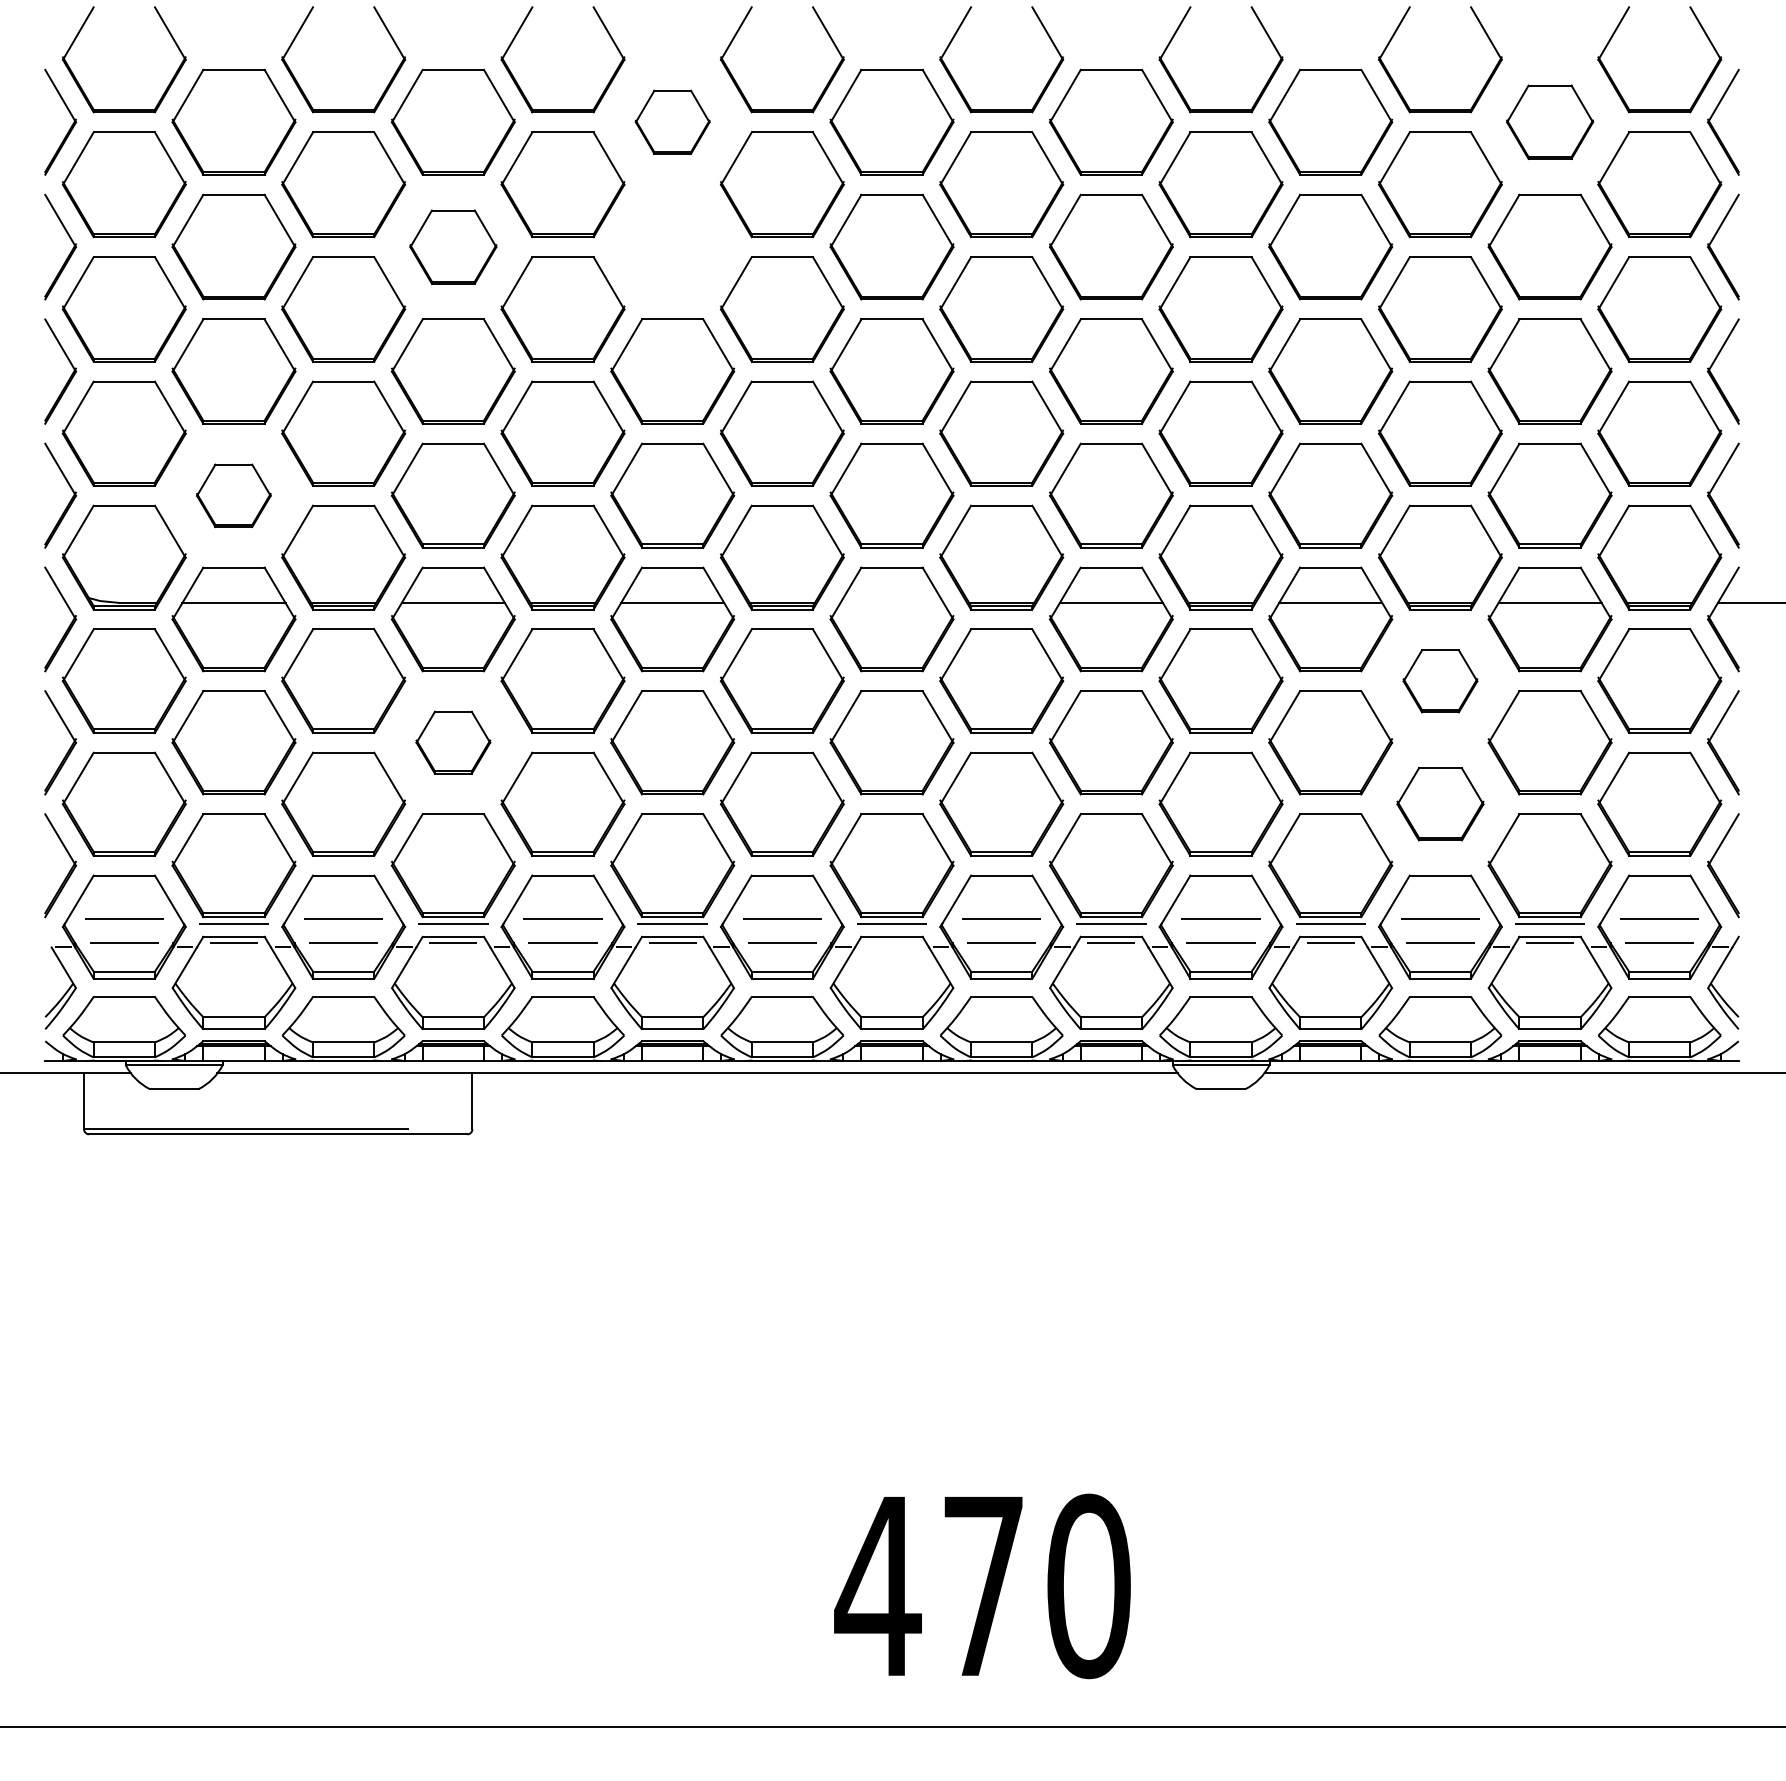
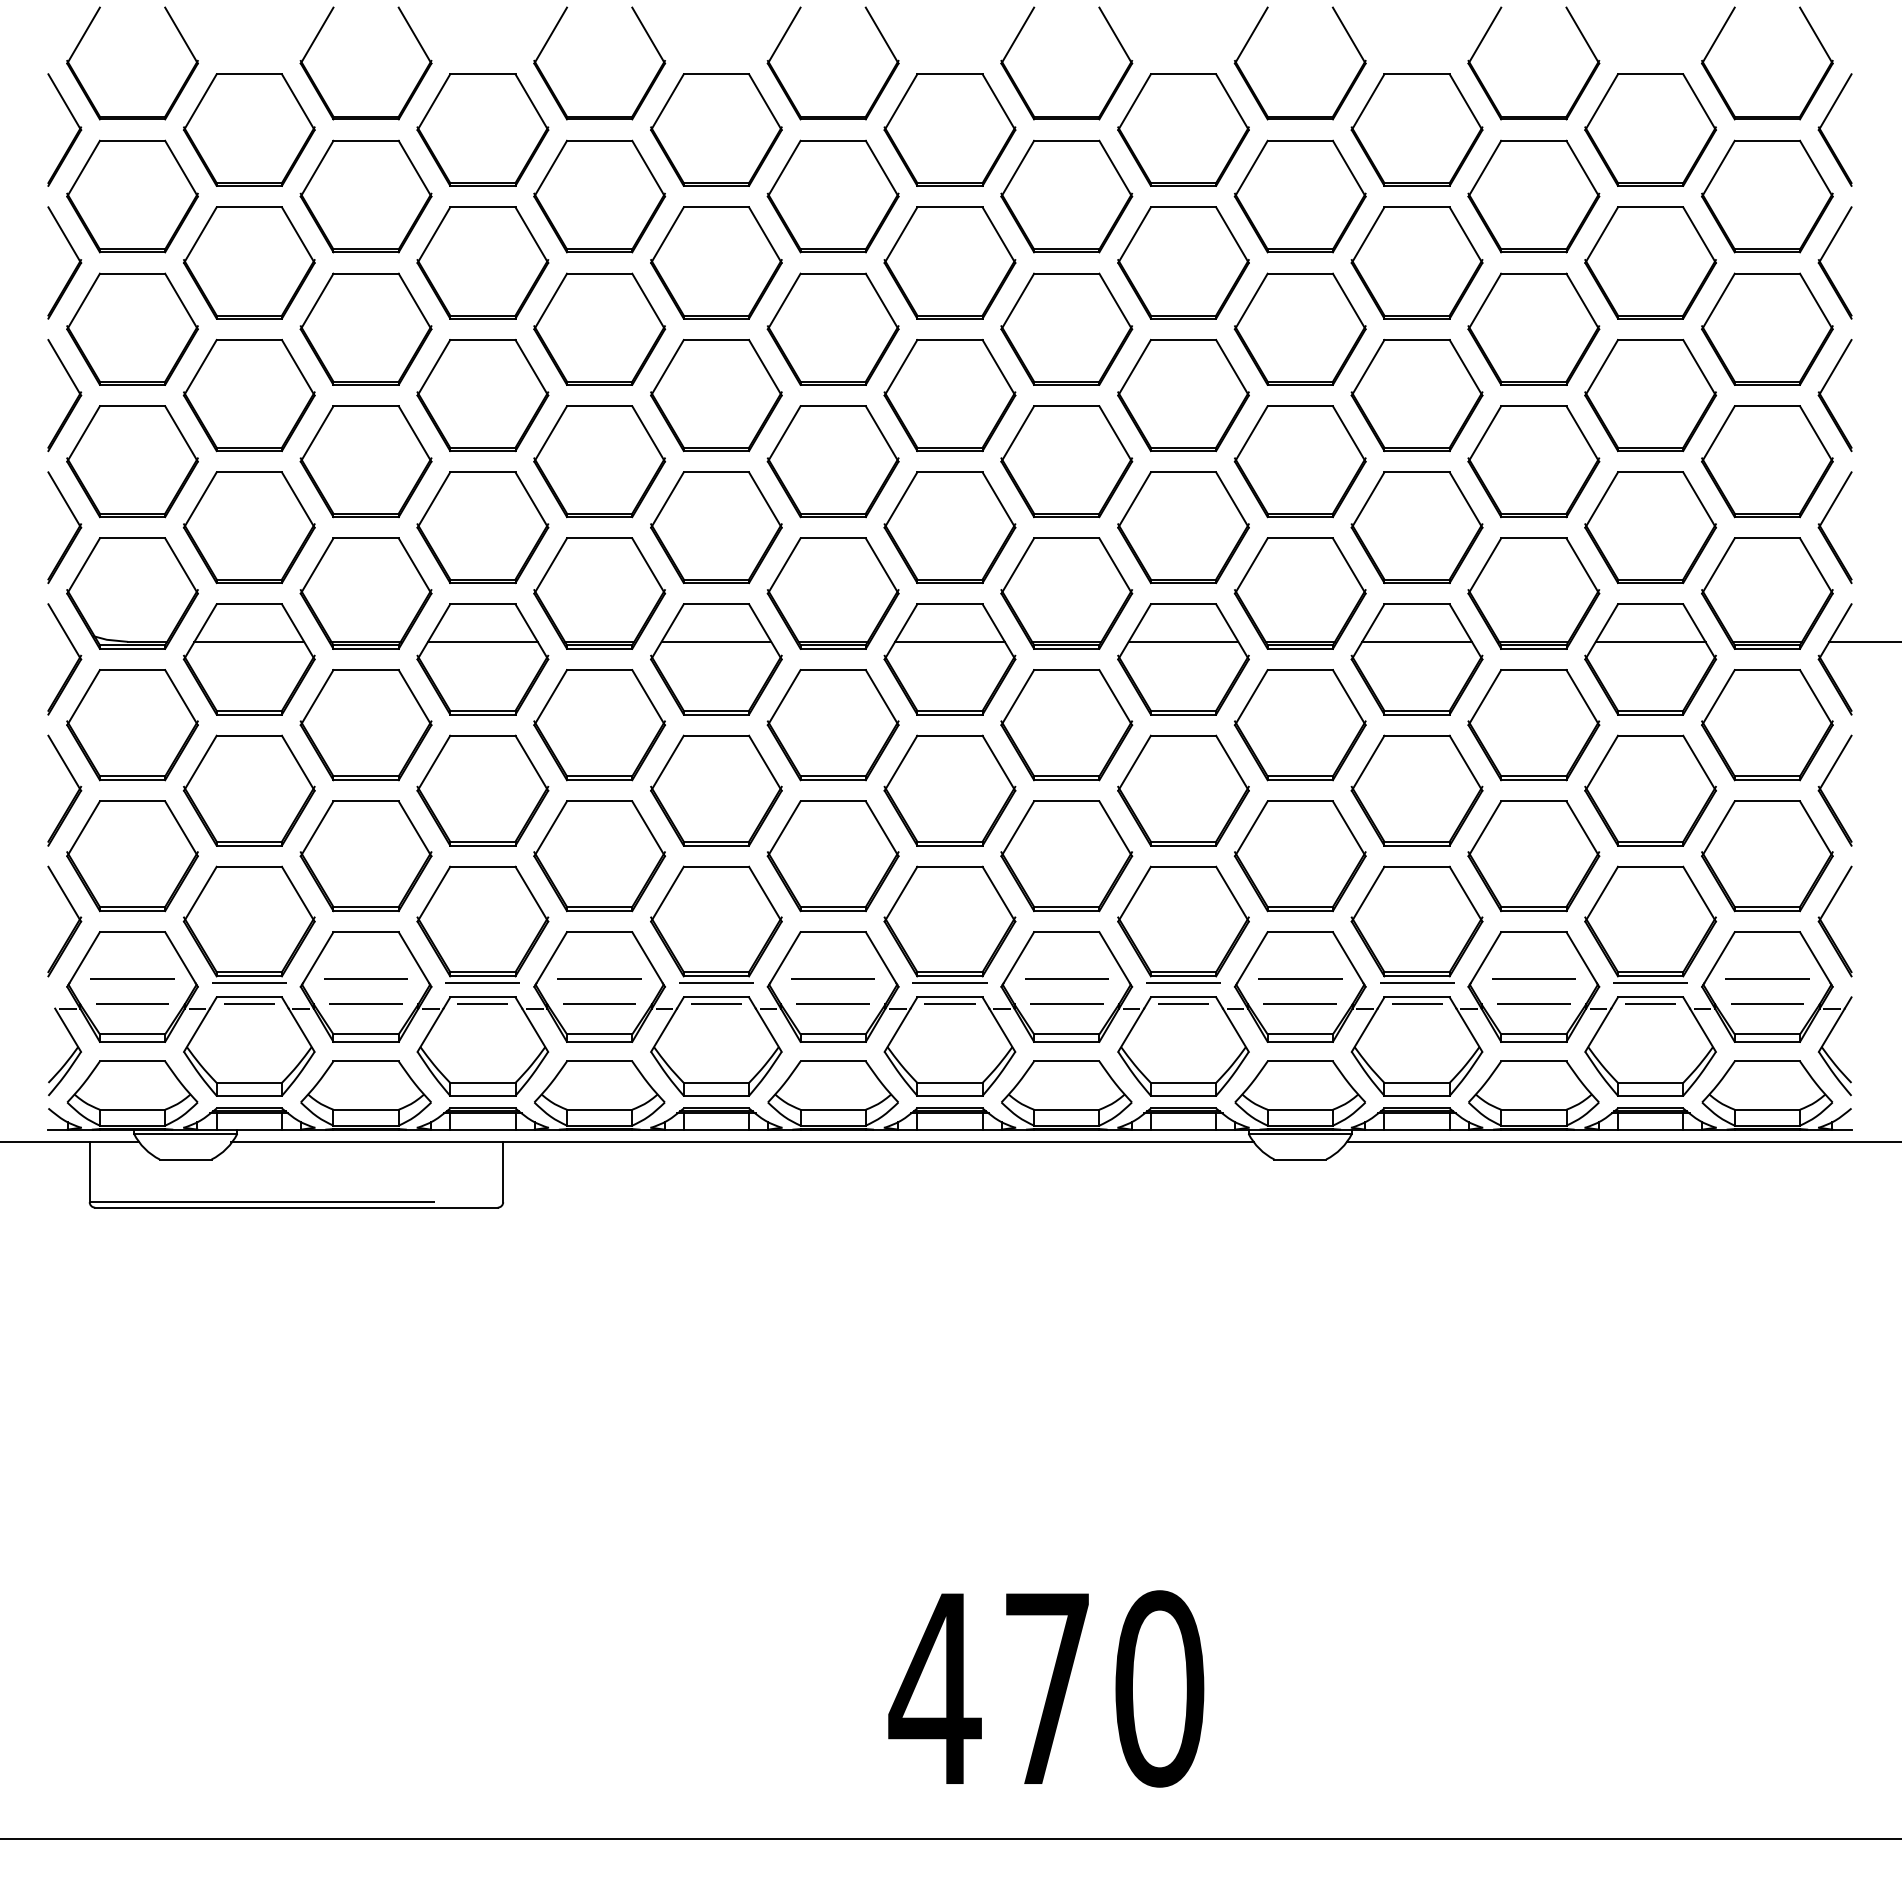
part: (672, 121) -> (716, 129), size x1.67
part: (1549, 121) -> (1650, 129), size x1.43
part: (452, 246) -> (482, 262), size x1.43
part: (672, 246) -> (716, 262), added
part: (233, 495) -> (248, 527), size x1.67
line: (891, 602) -> (949, 641), added
part: (1440, 681) -> (1533, 725), size x1.67
part: (452, 742) -> (482, 790), size x1.67
part: (1440, 804) -> (1533, 856), size x1.43
line: (891, 942) -> (949, 1003), added

